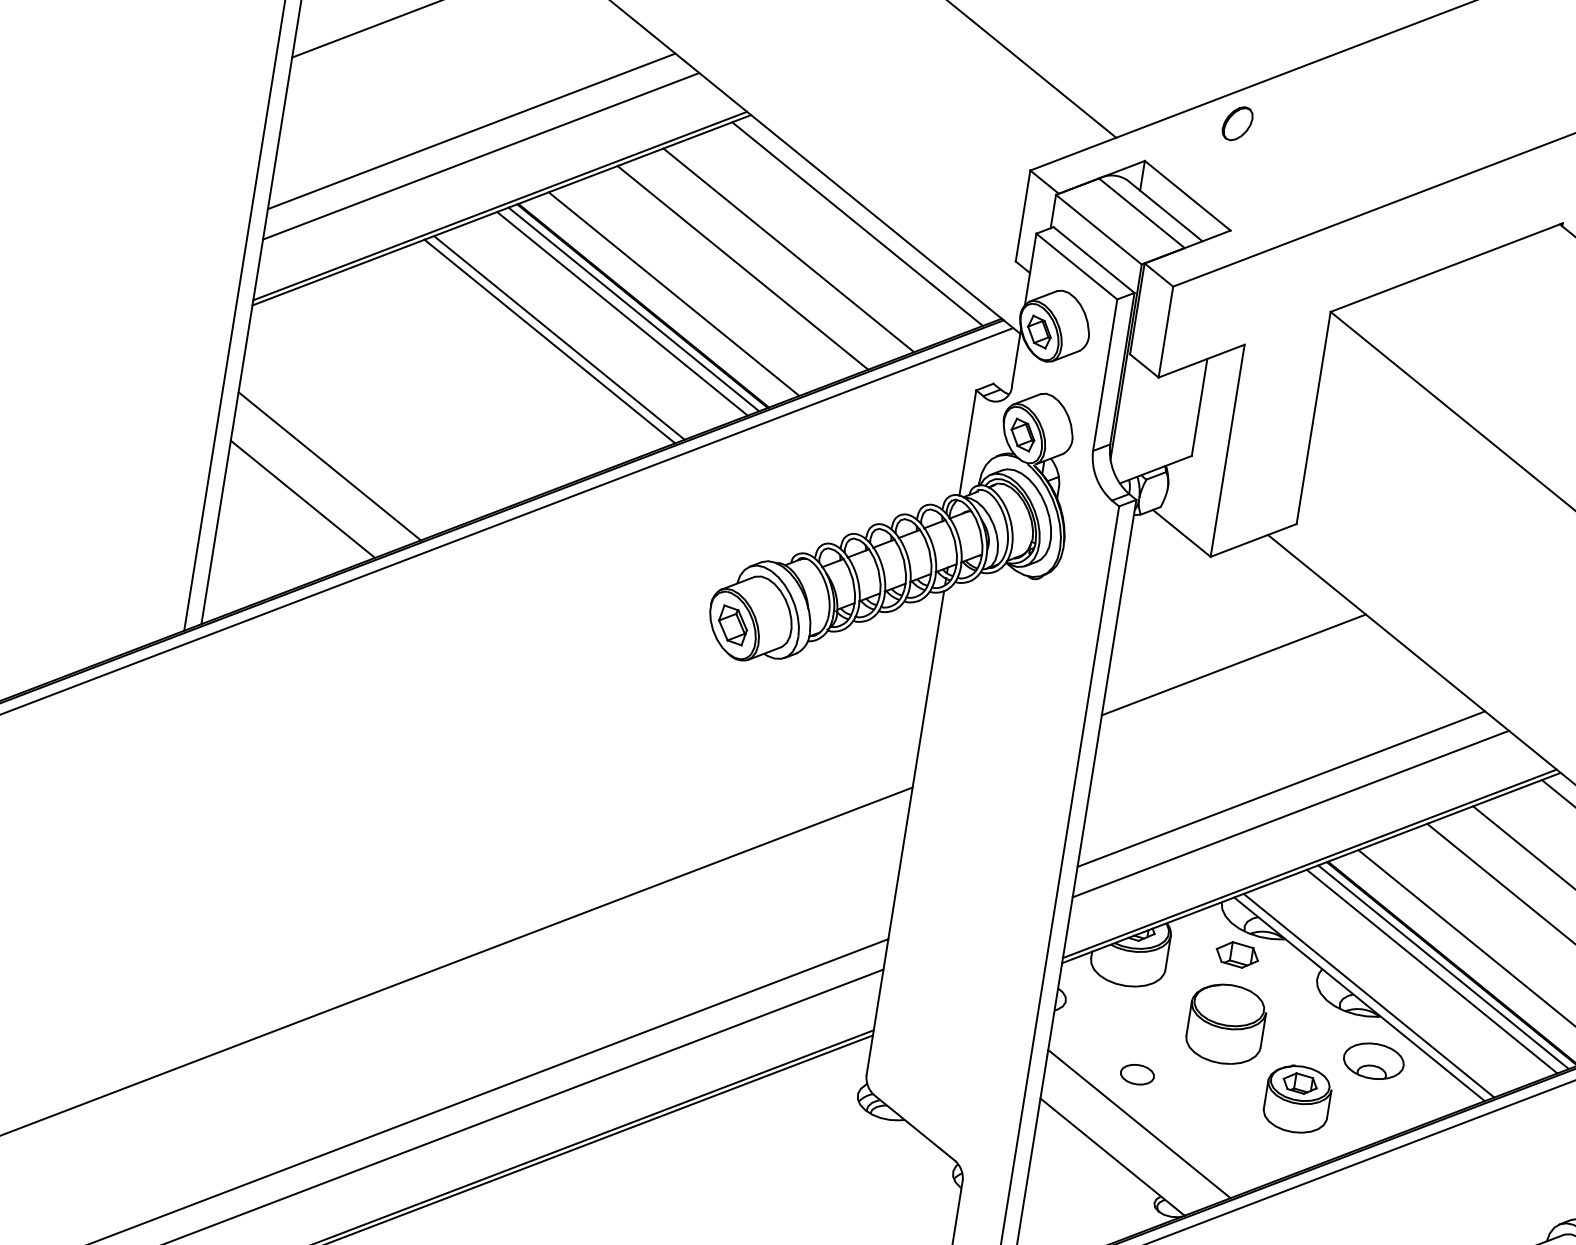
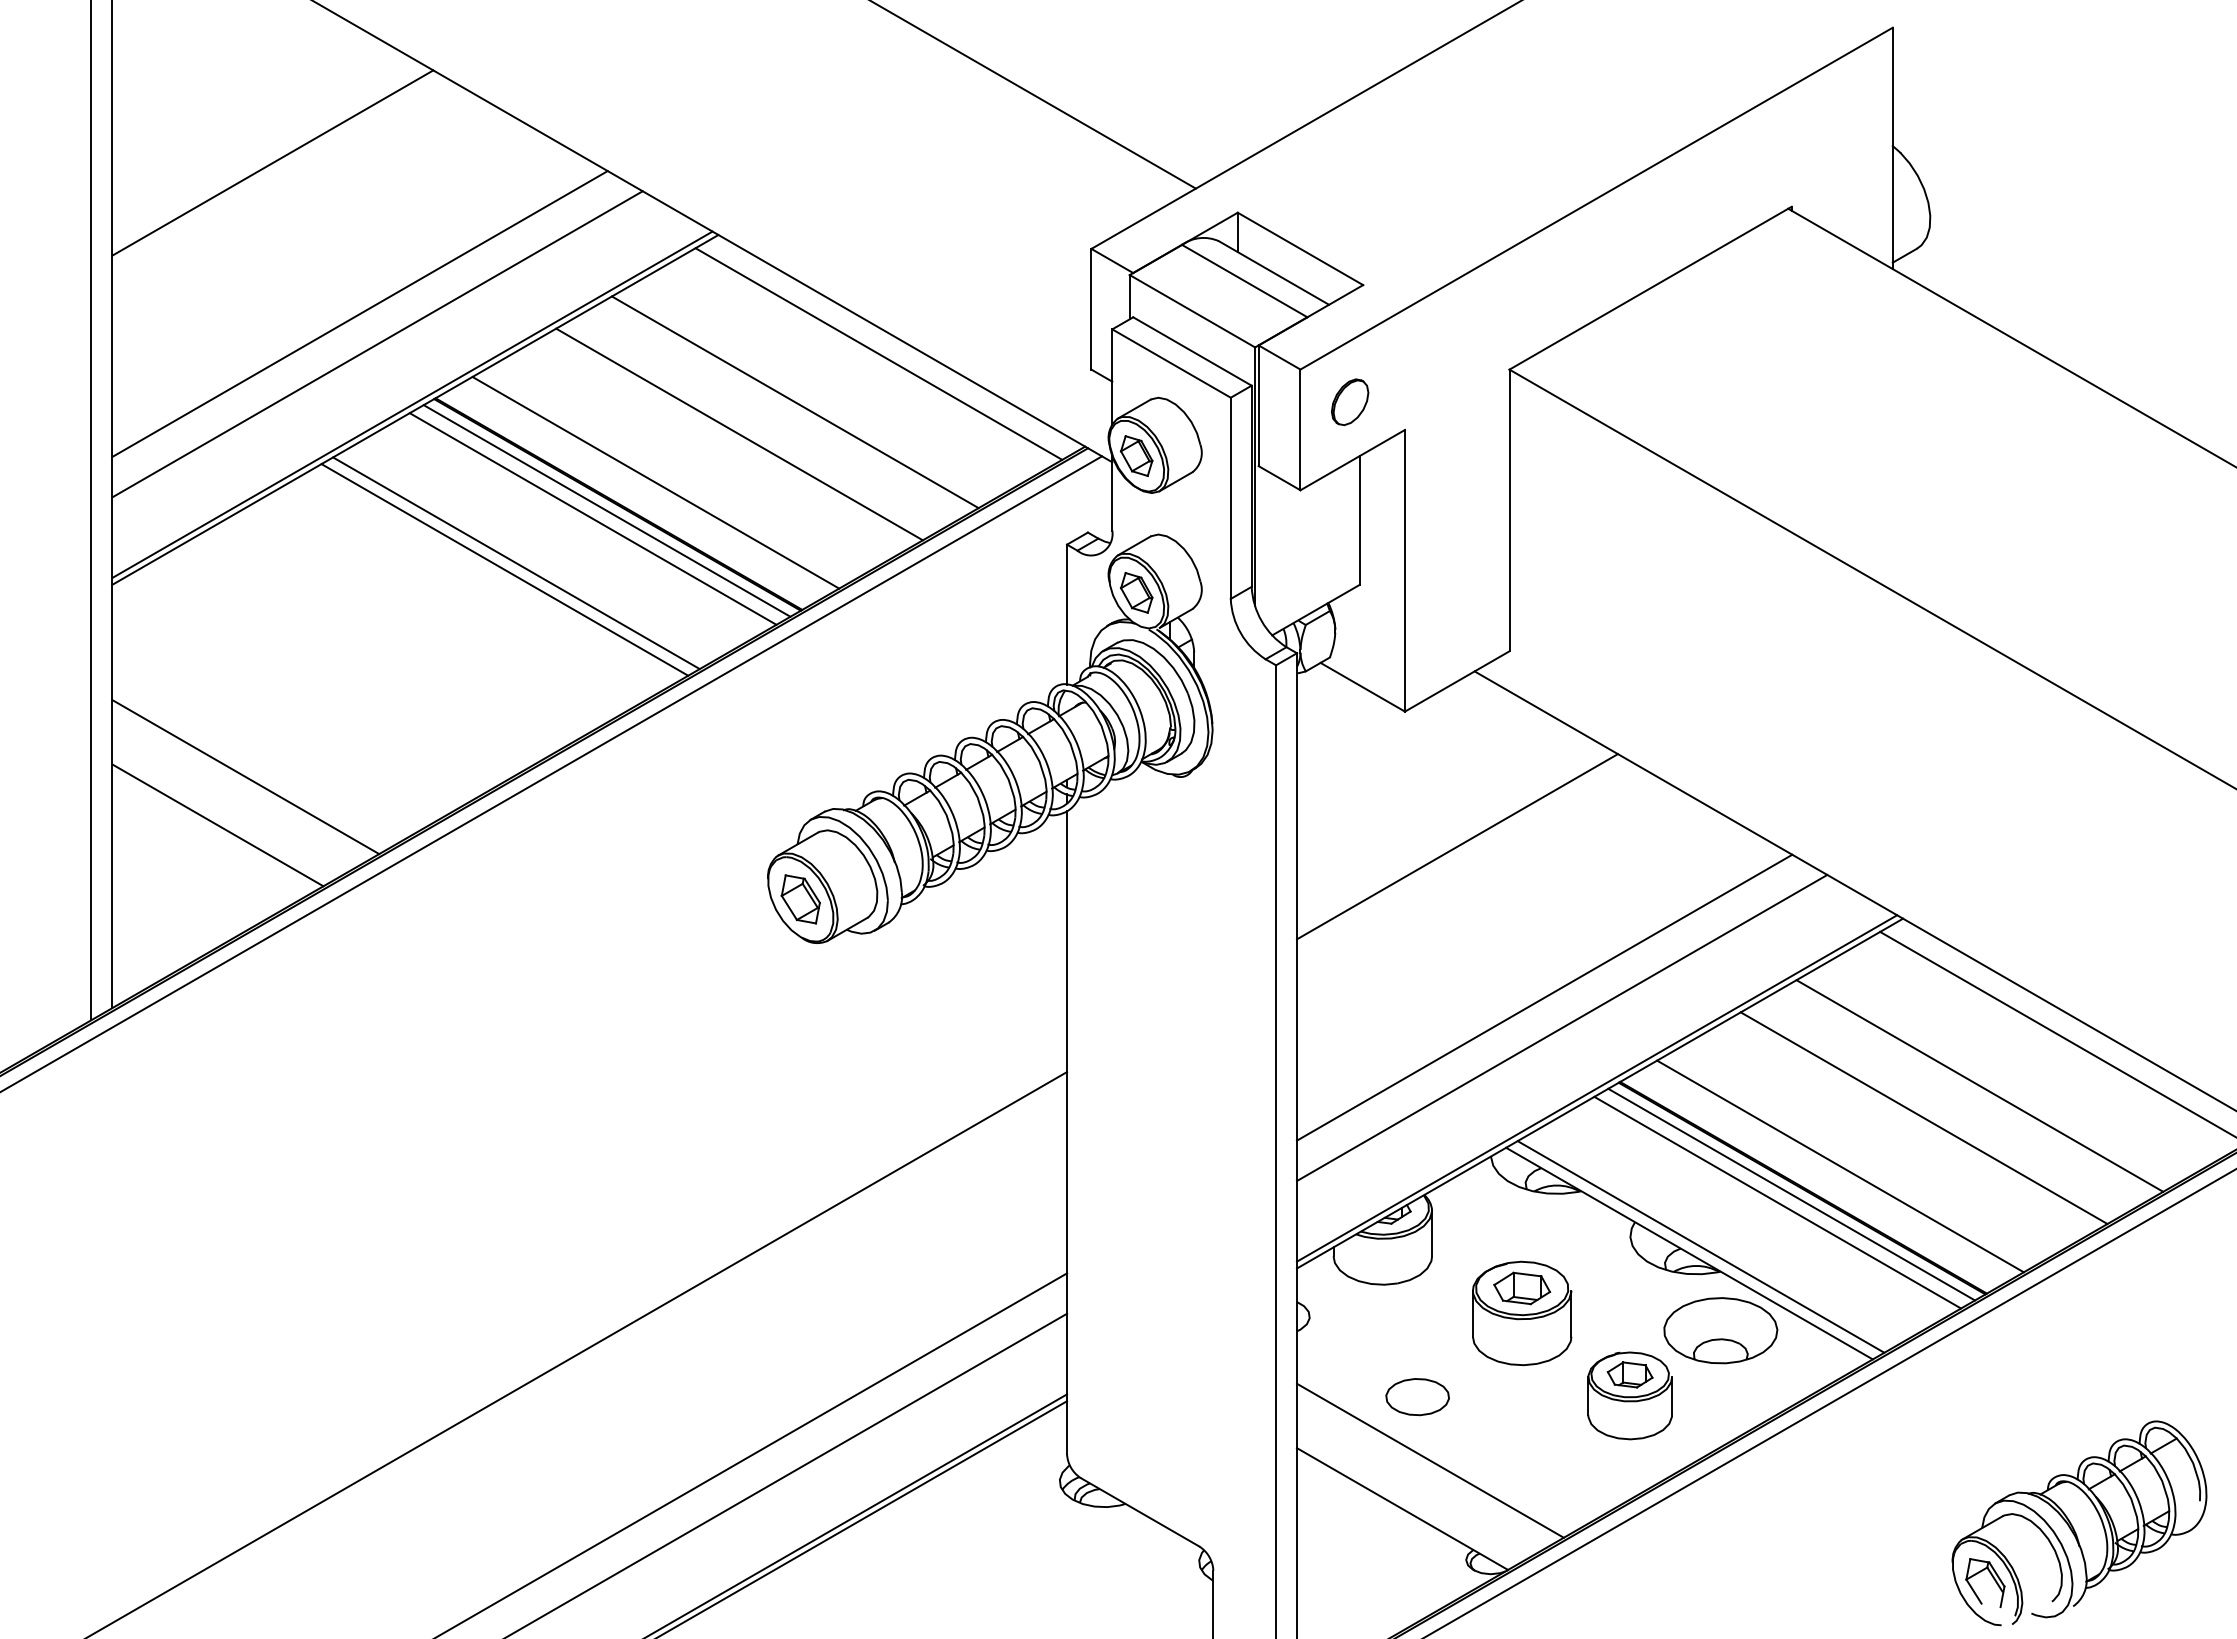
part: (1237, 123) -> (1350, 402), moved
part: (1237, 955) -> (1522, 1288), moved
part: (1373, 1061) -> (1720, 1330), size x1.43
part: (1137, 1074) -> (1417, 1397), size x1.43

